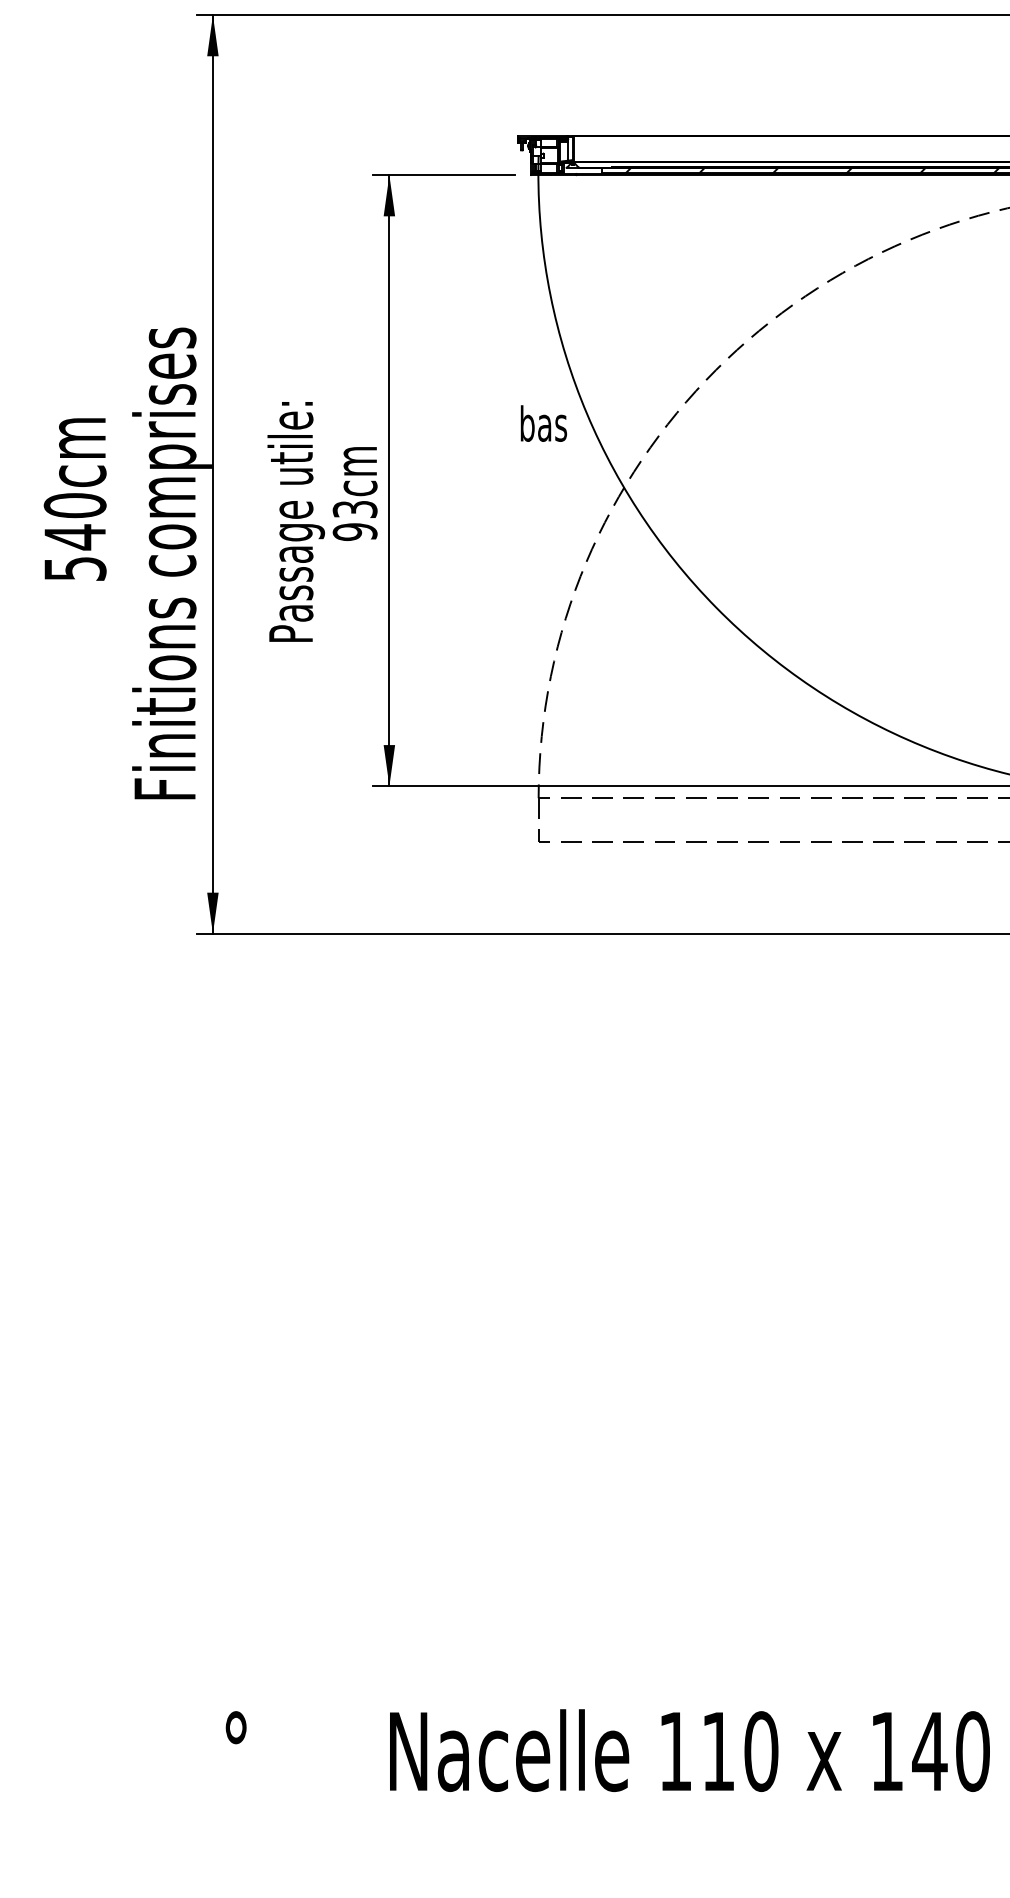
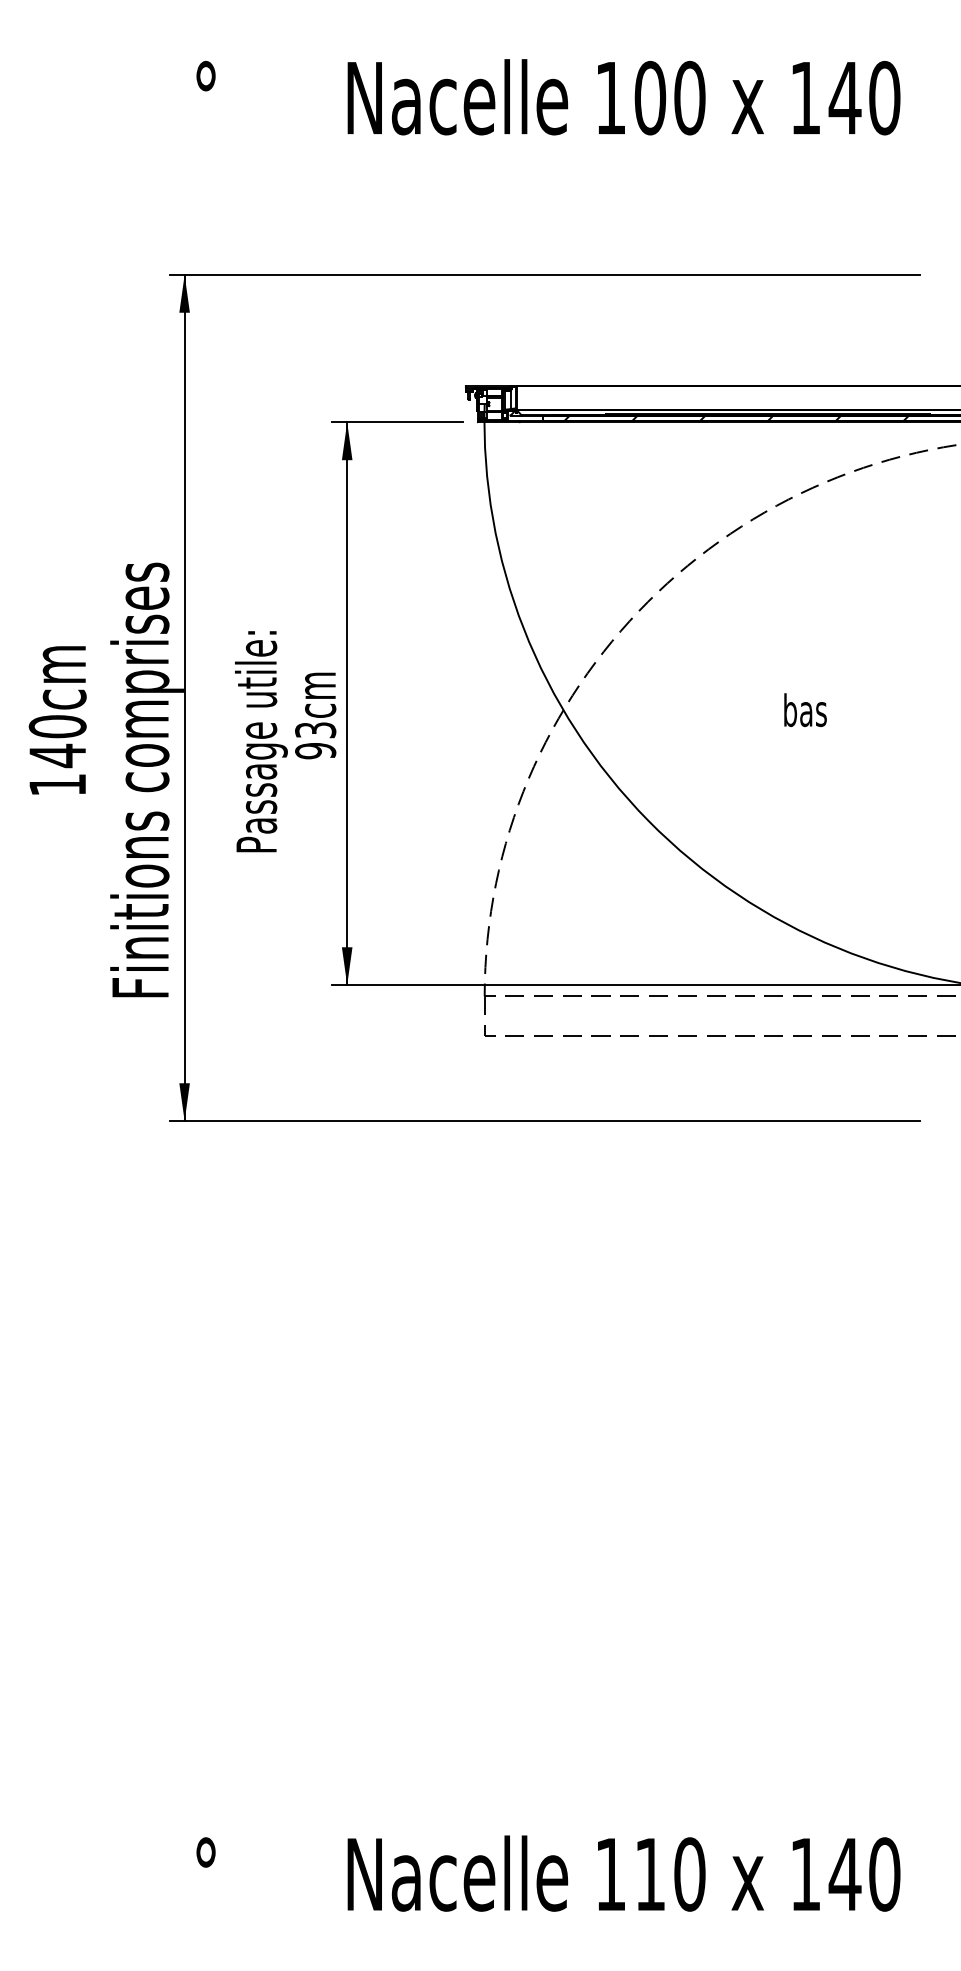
text: (543, 422) -> (805, 709), moved
text: (74, 568) -> (57, 784), 540cm -> 140cm

